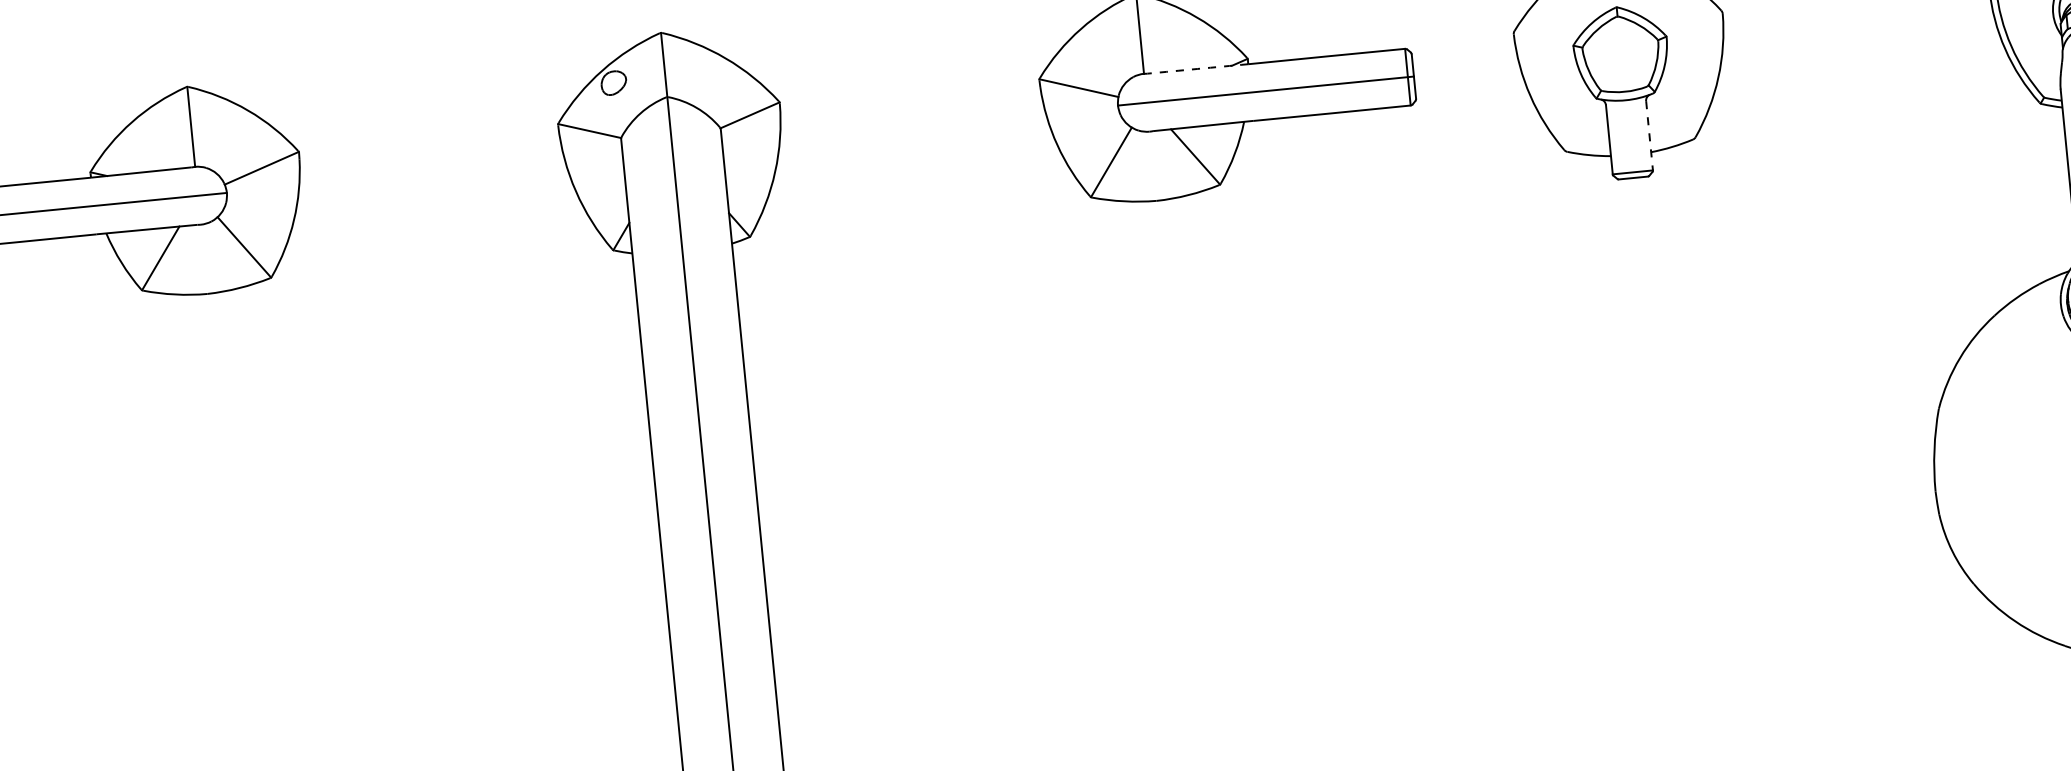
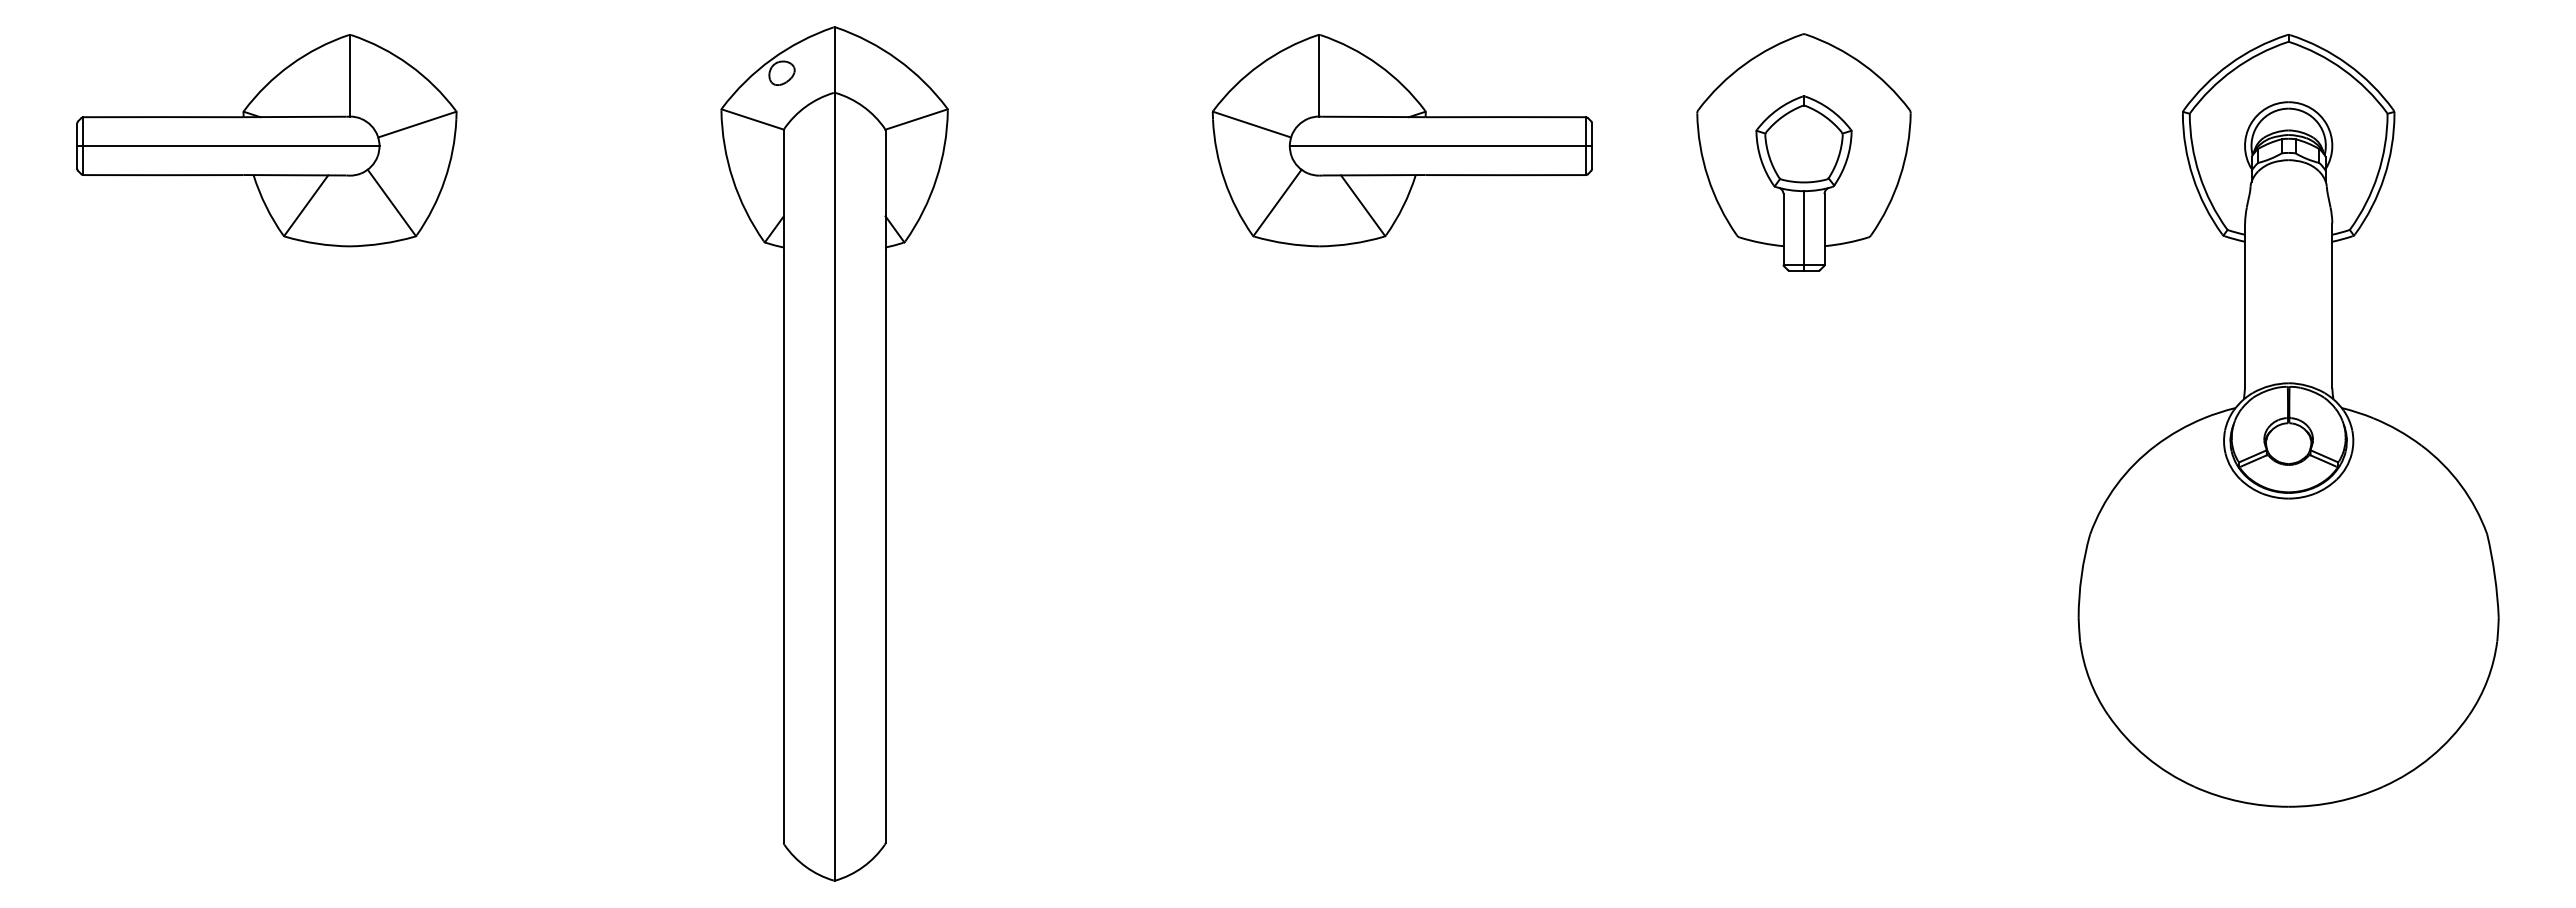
arc: (1198, 68) -> (1374, 116), dashed -> solid
line: (1649, 135) -> (1824, 229), dashed -> solid
line: (1630, 138) -> (1804, 230), added

